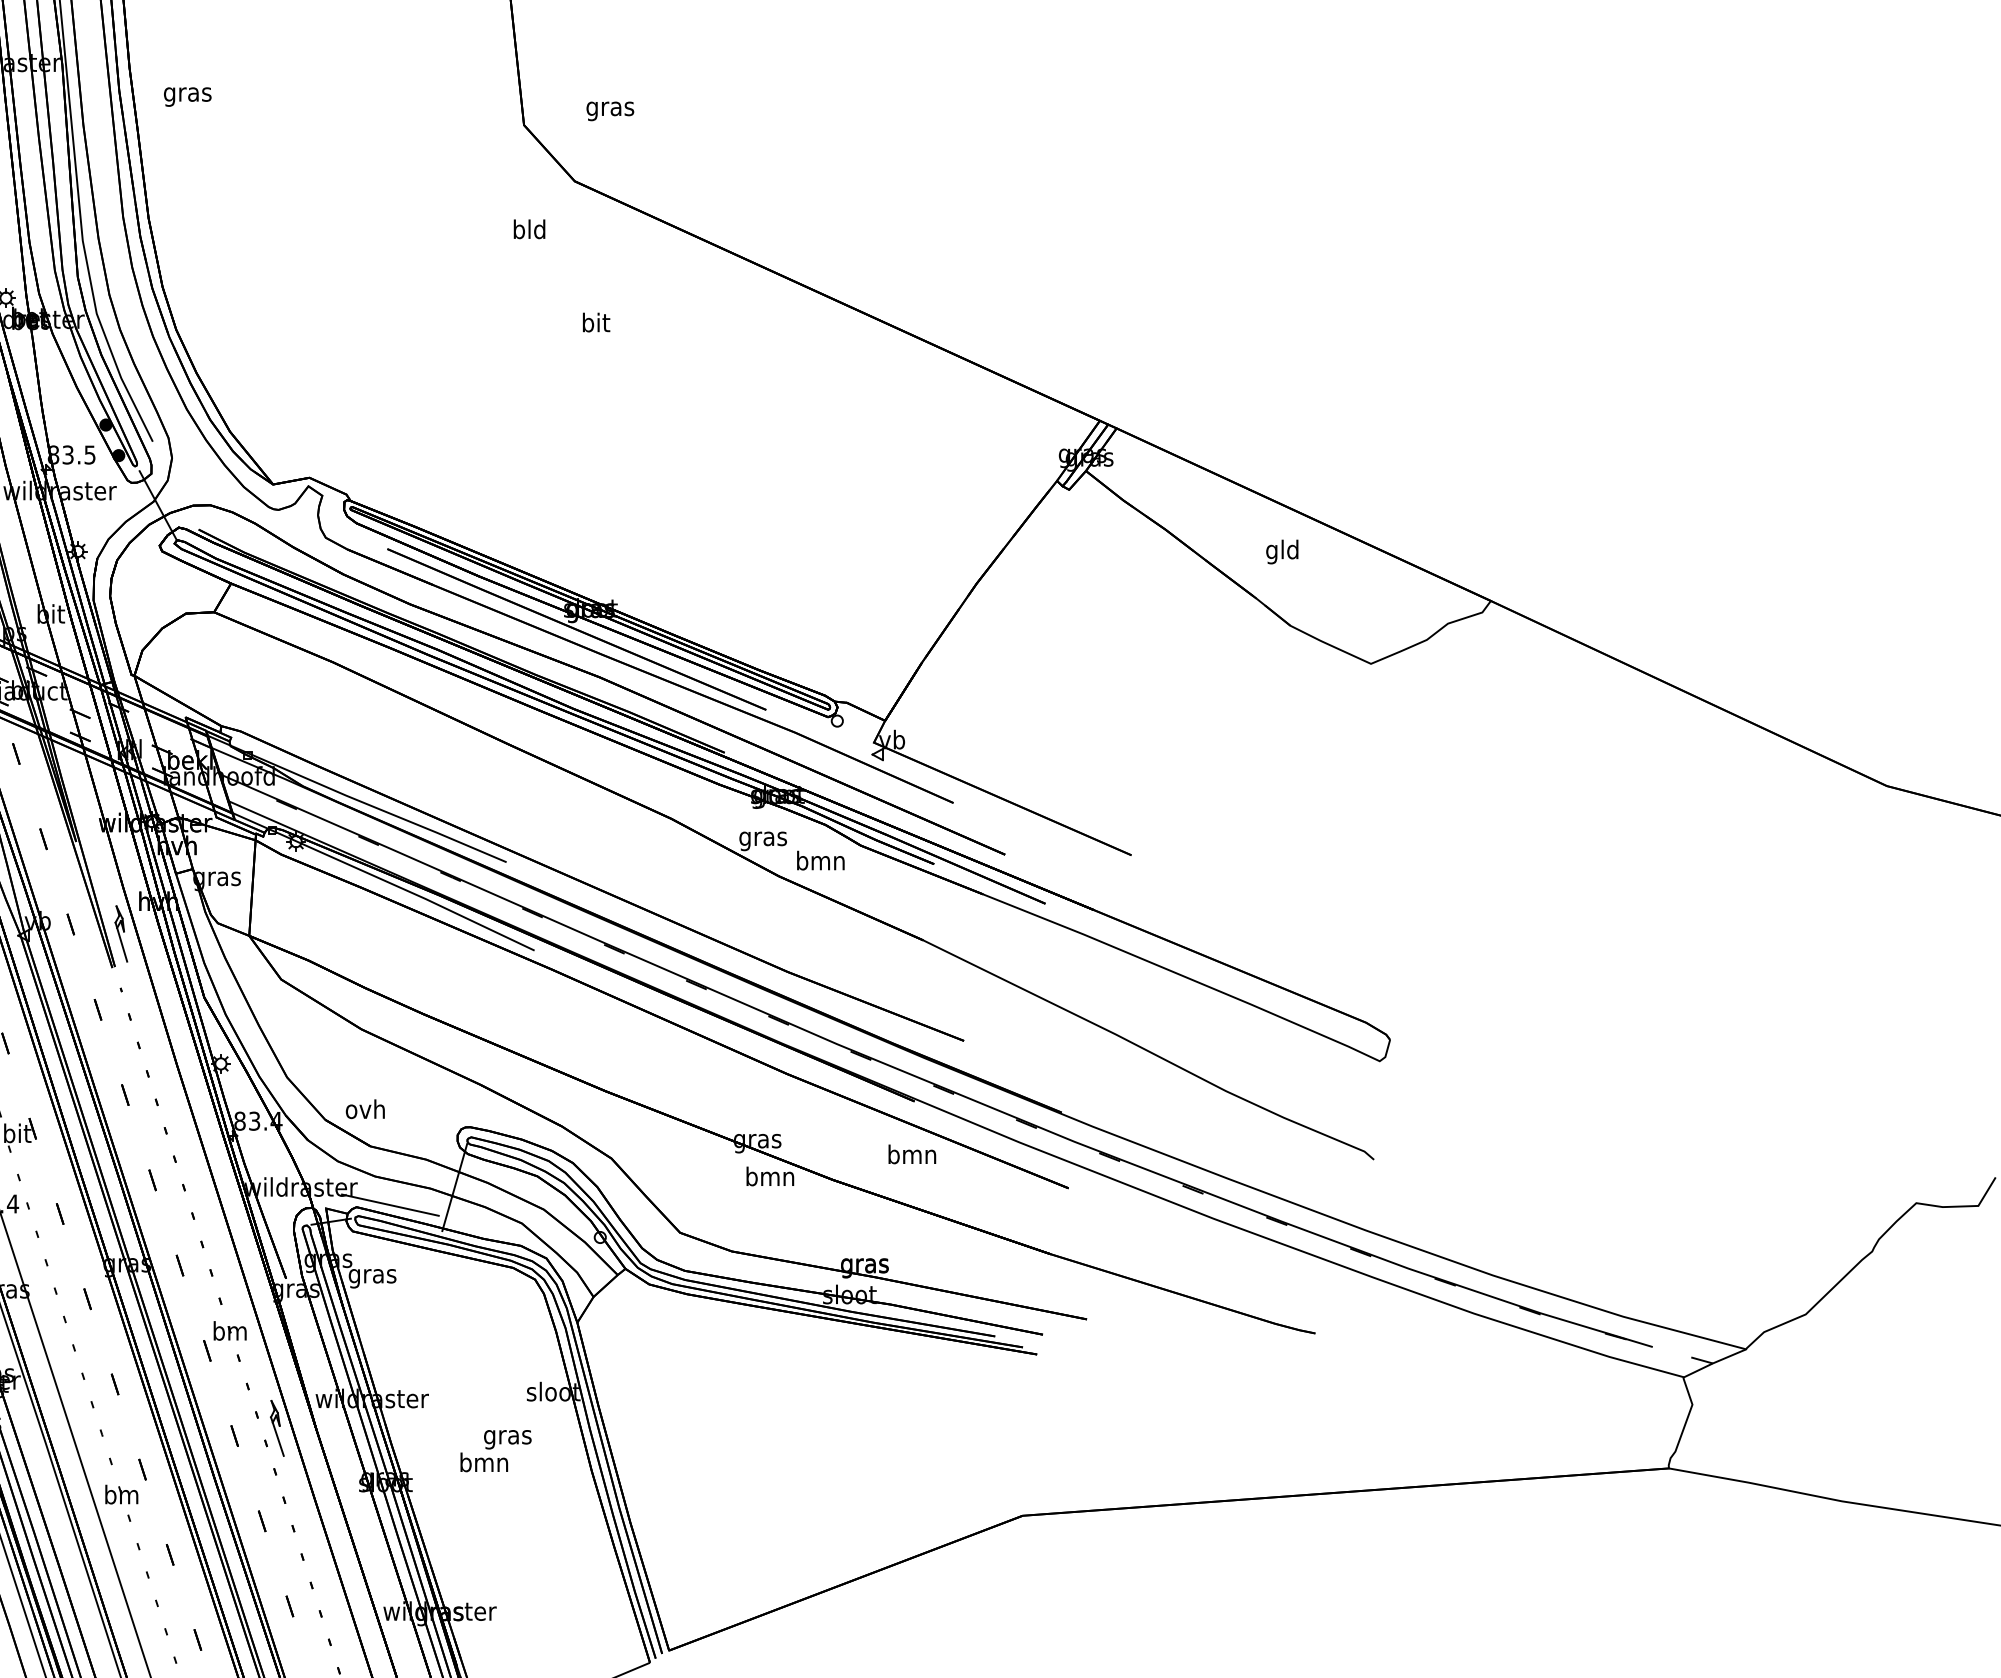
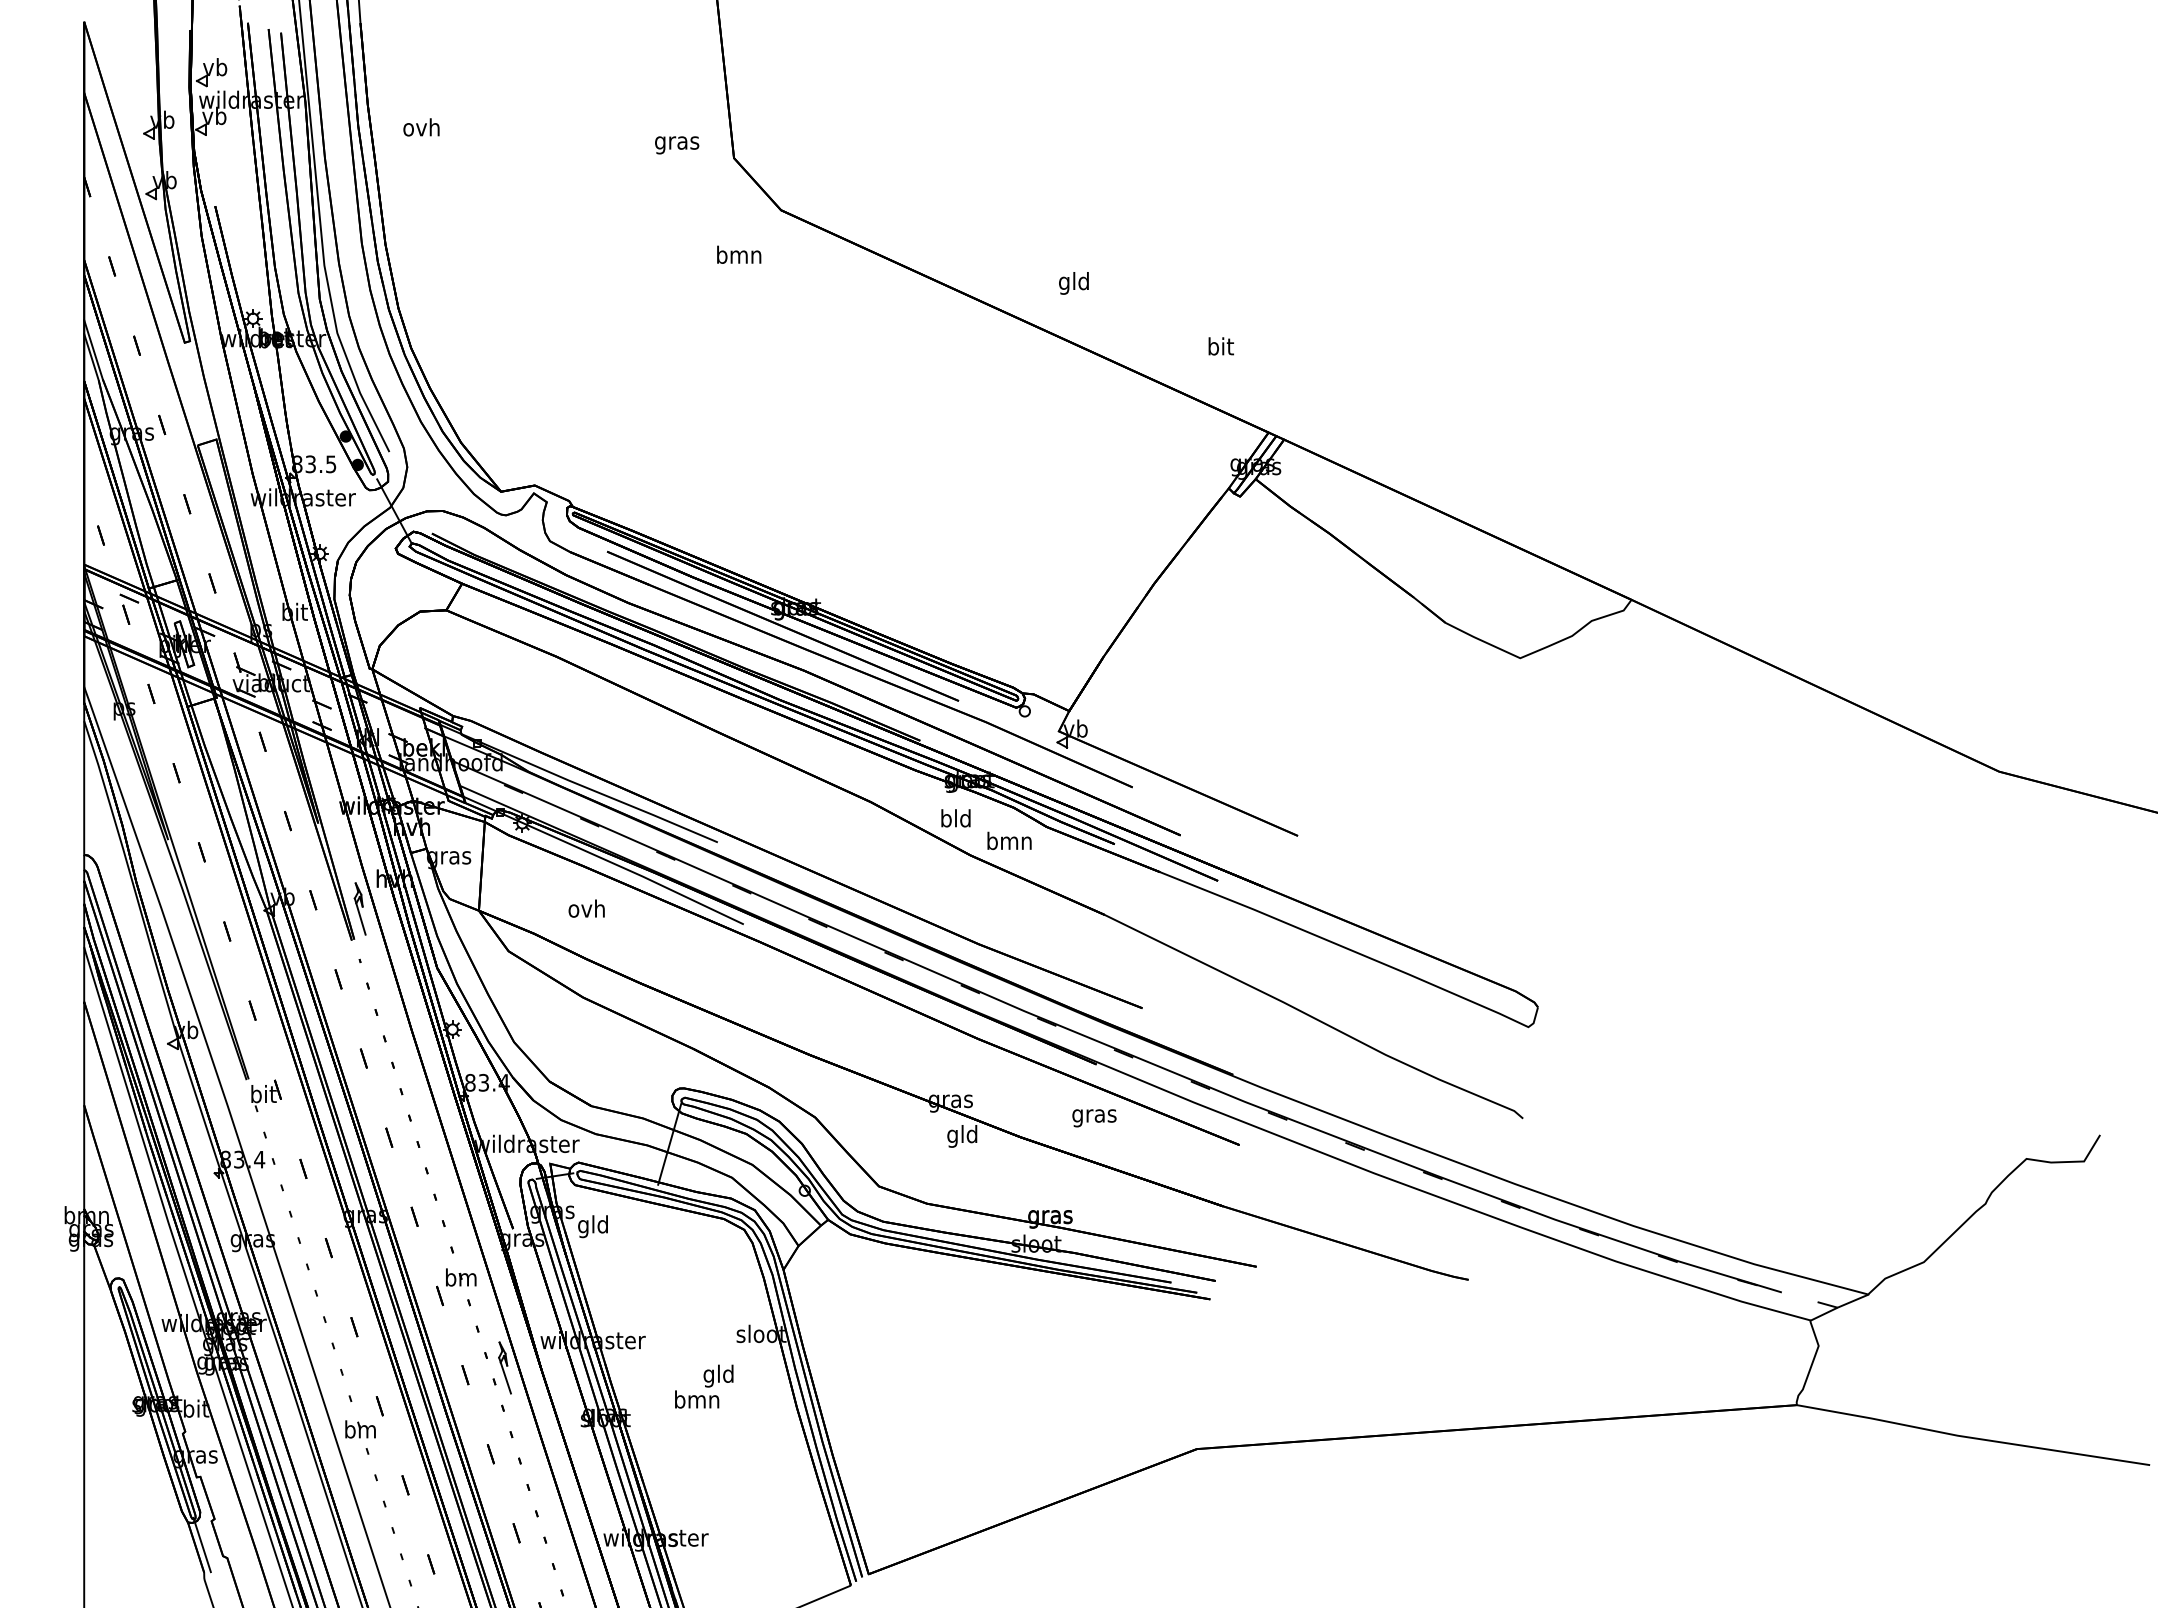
text: (187, 94) -> (421, 129), gras -> ovh
text: (610, 111) -> (677, 145), moved
text: (529, 228) -> (739, 254), bld -> bmn
text: (595, 322) -> (1220, 346), moved
text: (1281, 552) -> (1073, 283), moved
text: (763, 838) -> (956, 820), gras -> bld
text: (365, 1109) -> (586, 908), moved
text: (912, 1156) -> (1094, 1115), bmn -> gras
text: (770, 1179) -> (962, 1136), bmn -> gld
line: (389, 1204) -> (609, 1160), removed
text: (372, 1275) -> (593, 1226), gras -> gld
text: (507, 1436) -> (718, 1375), gras -> gld

